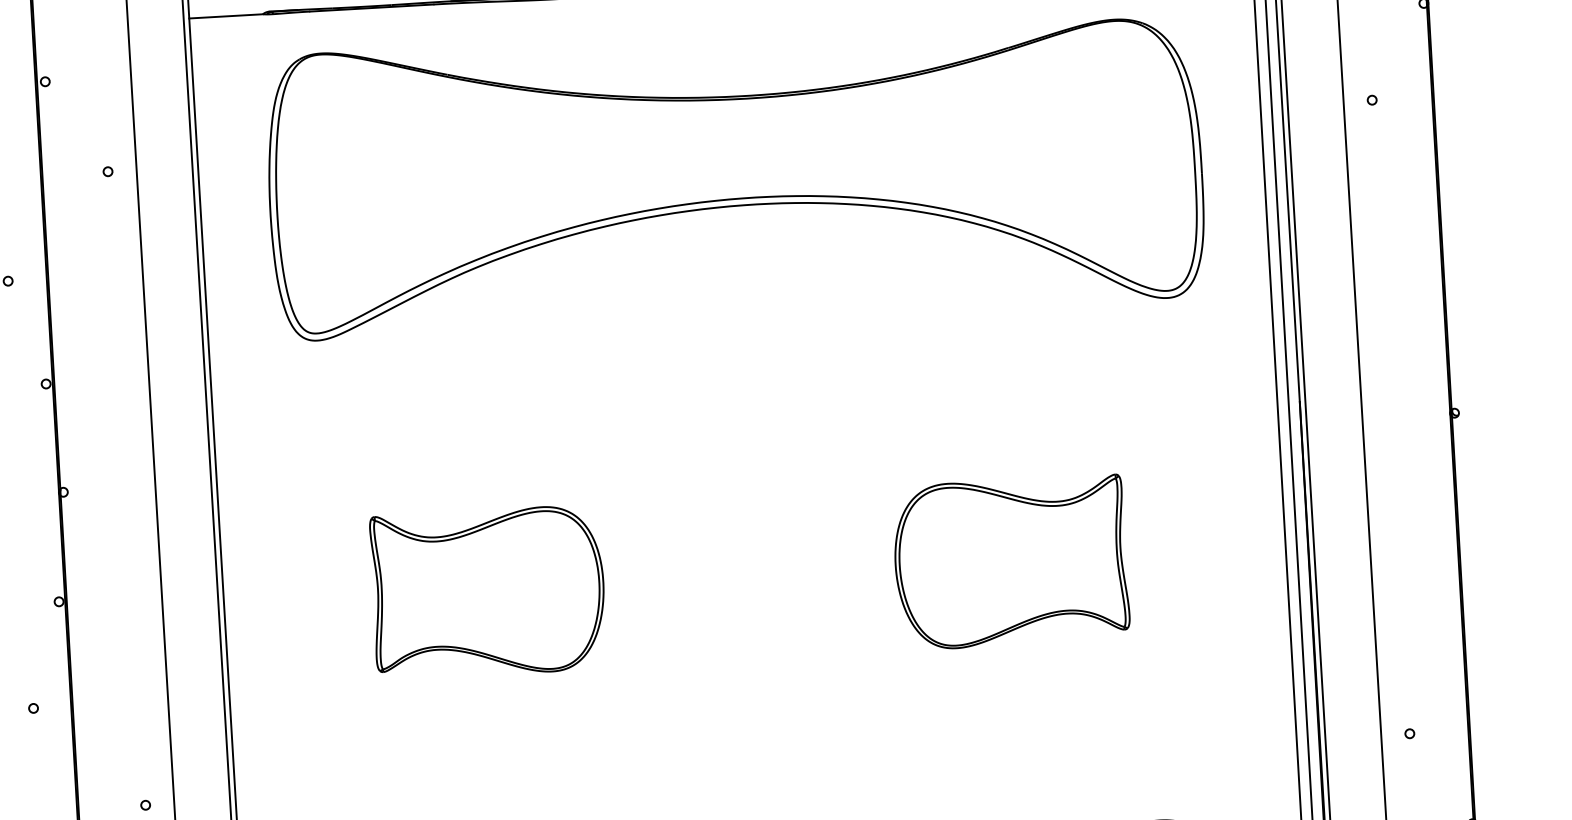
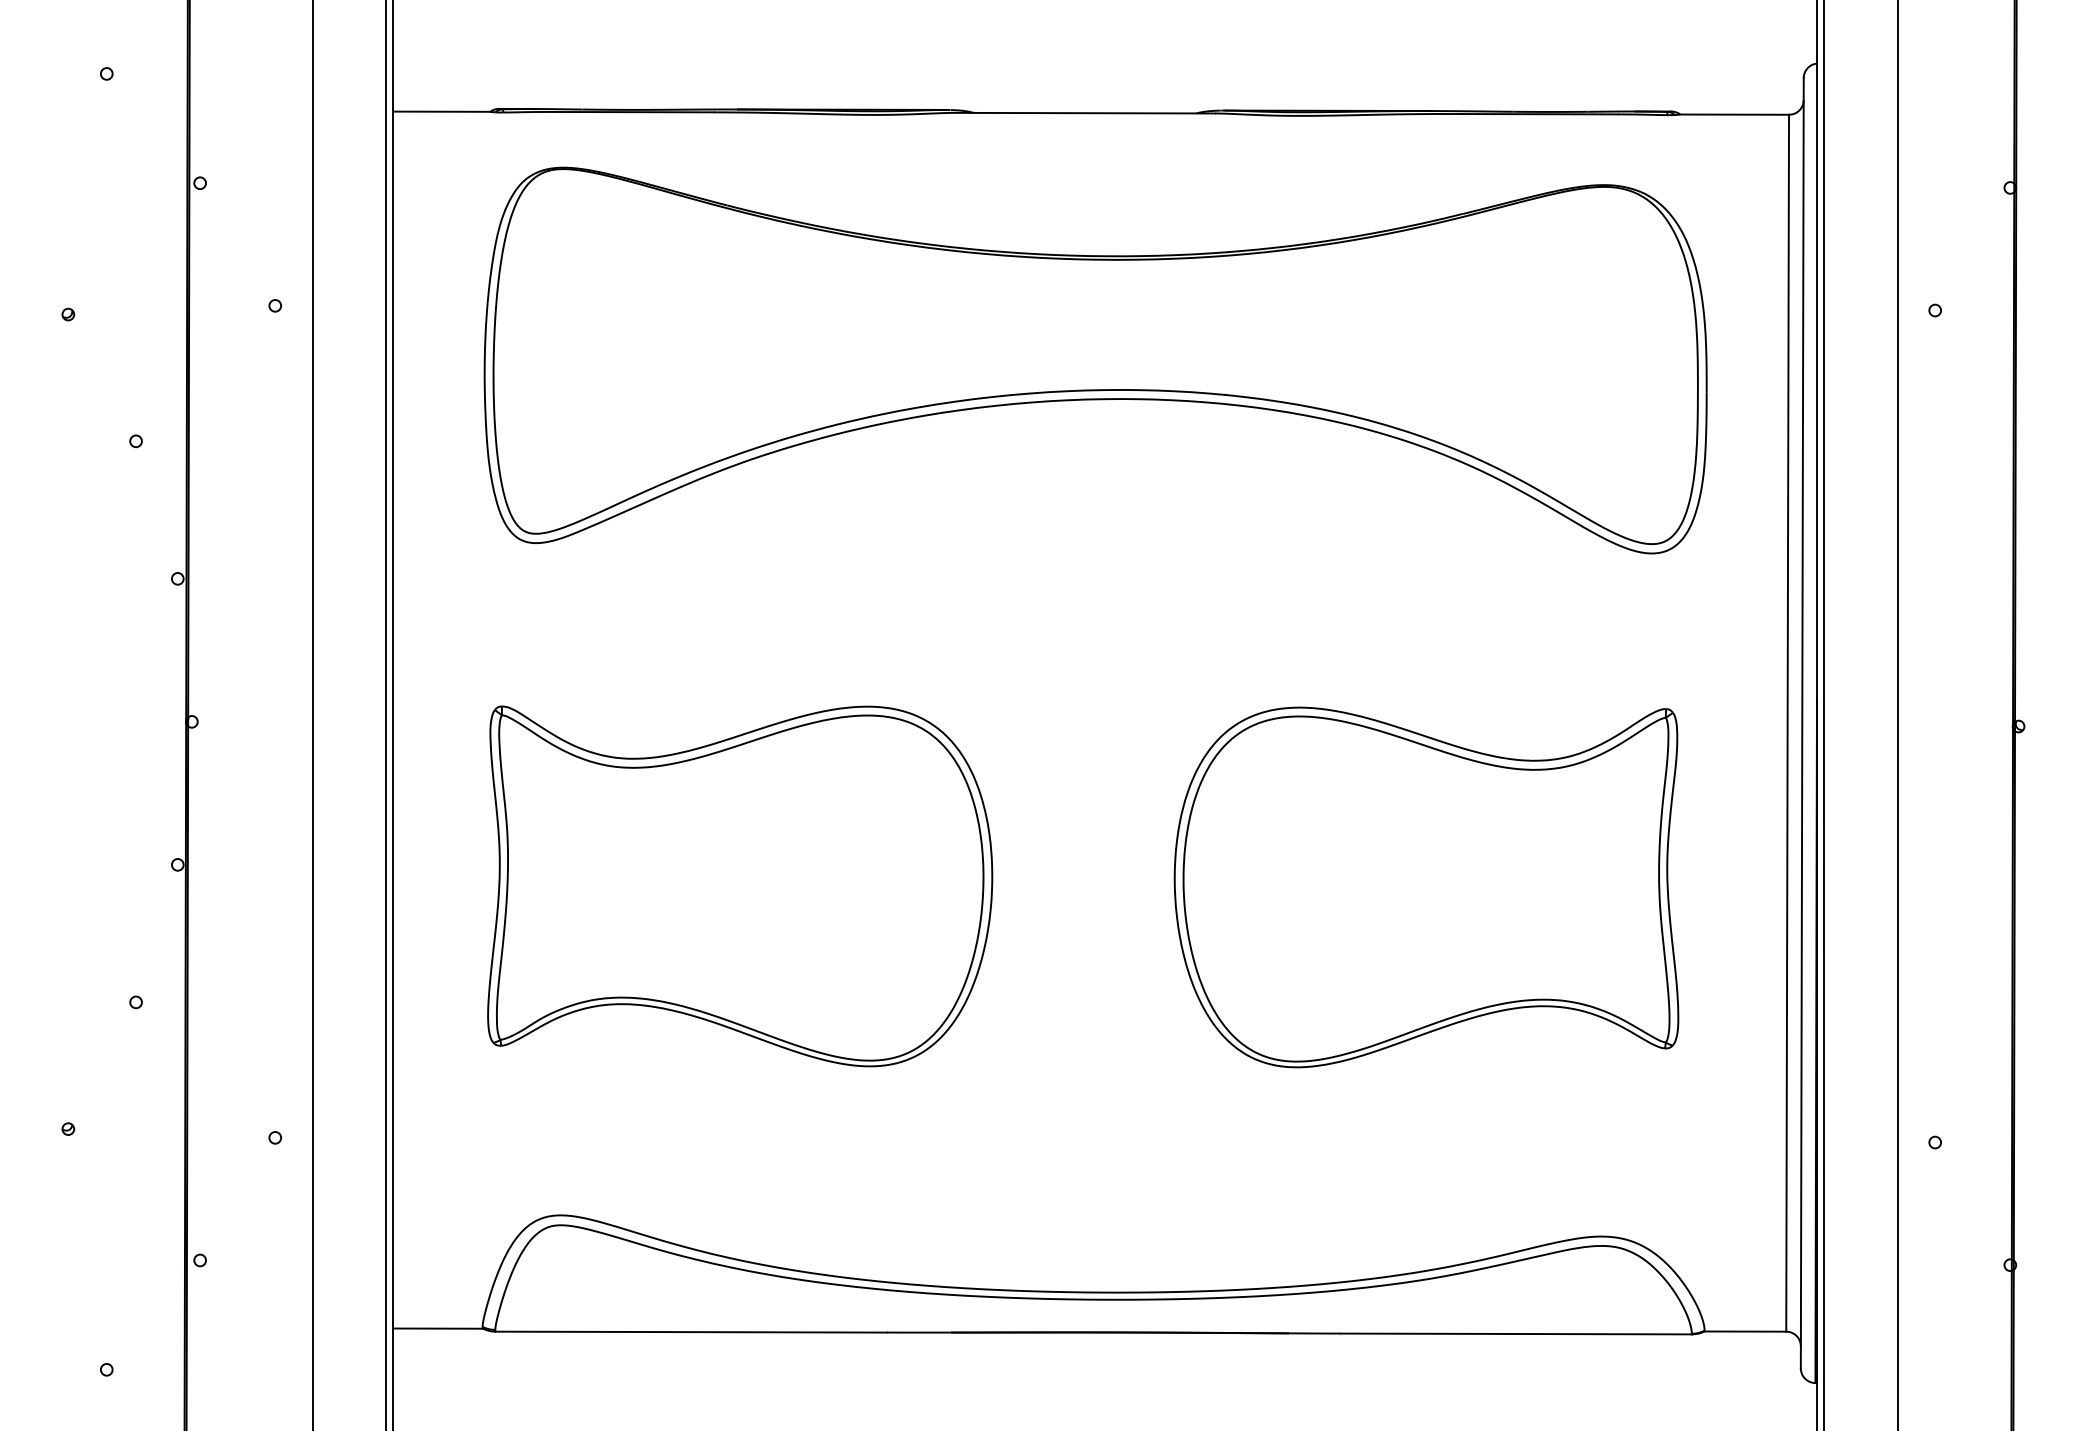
part: (1010, 562) -> (1426, 887), size x1.67
part: (488, 592) -> (740, 886), size x1.67

